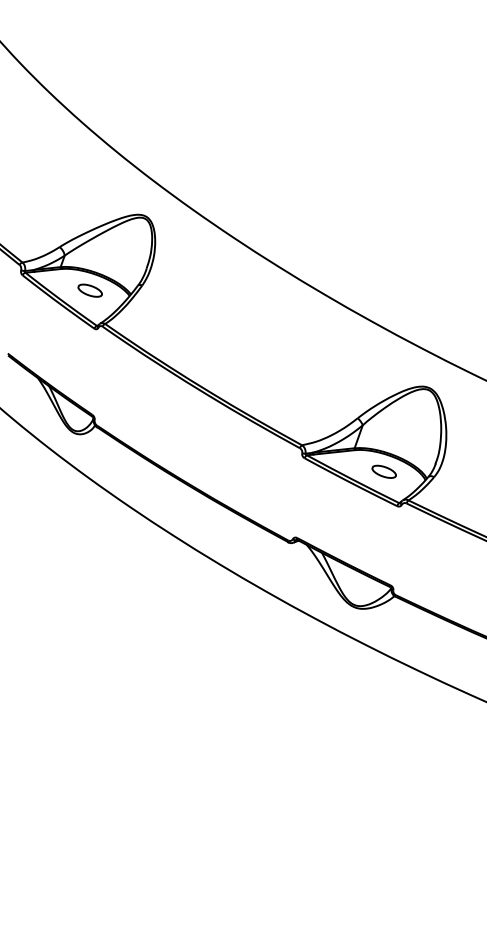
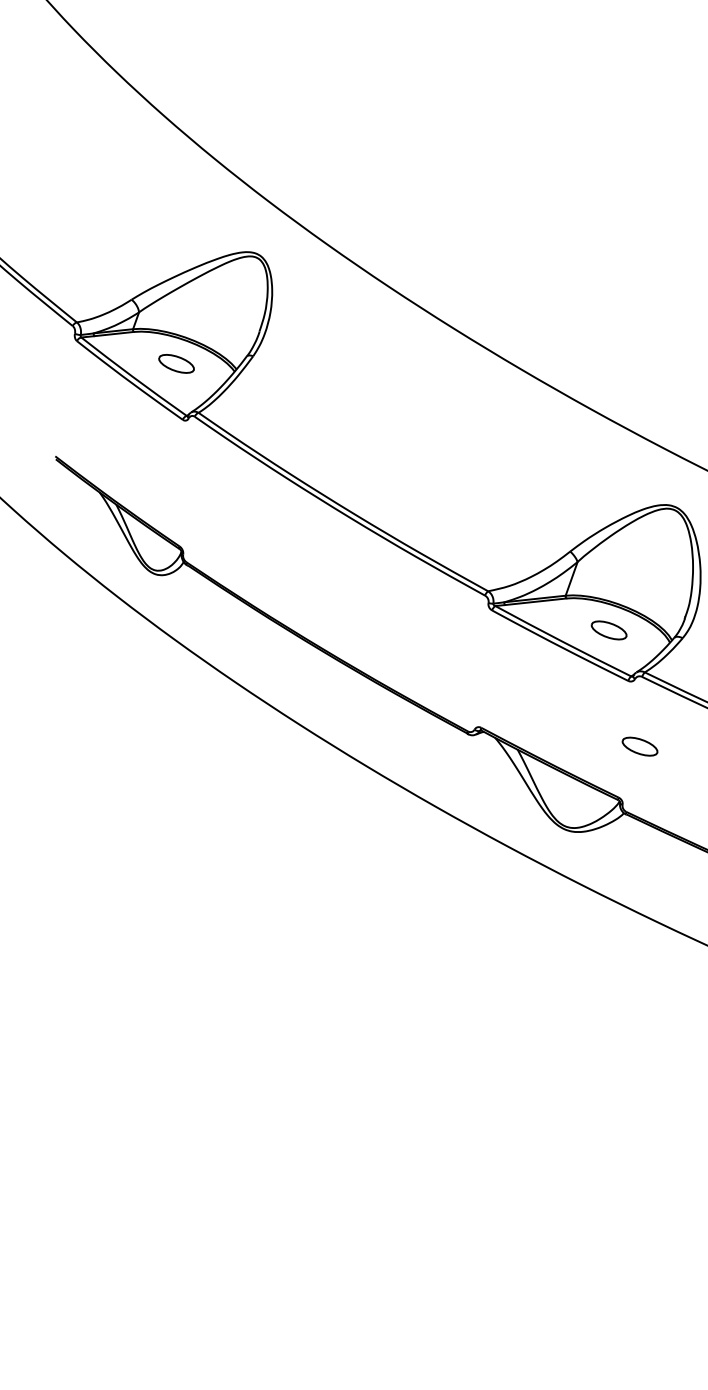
part: (404, 550) -> (639, 746), added

